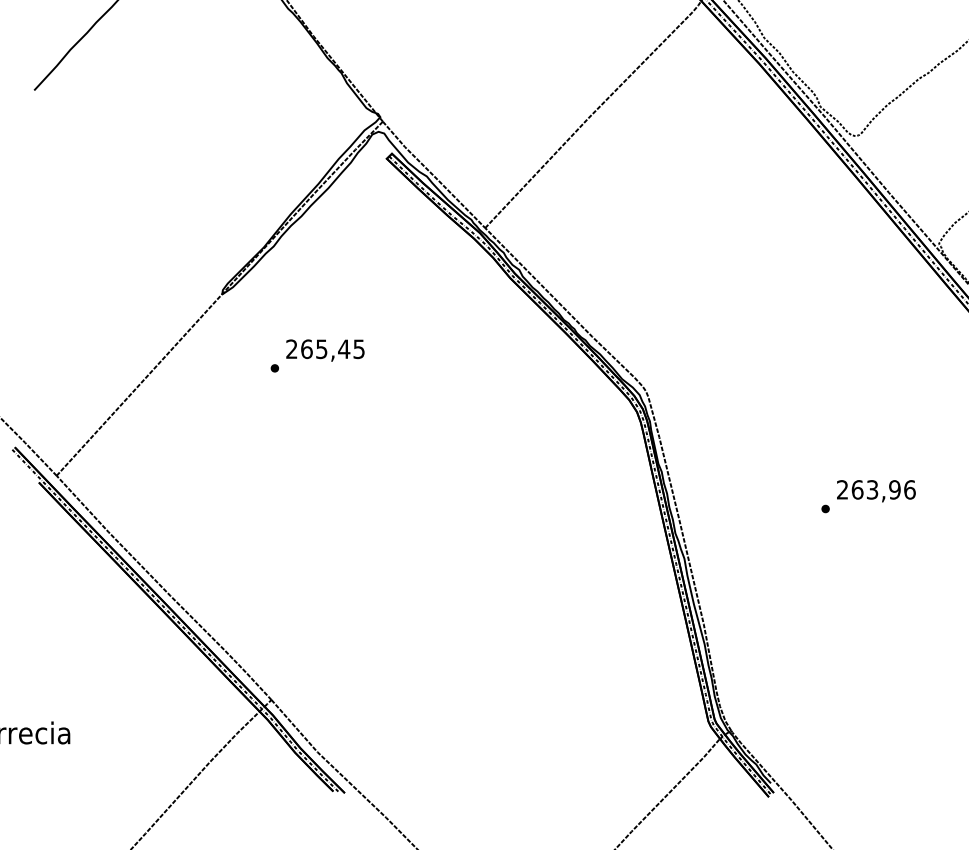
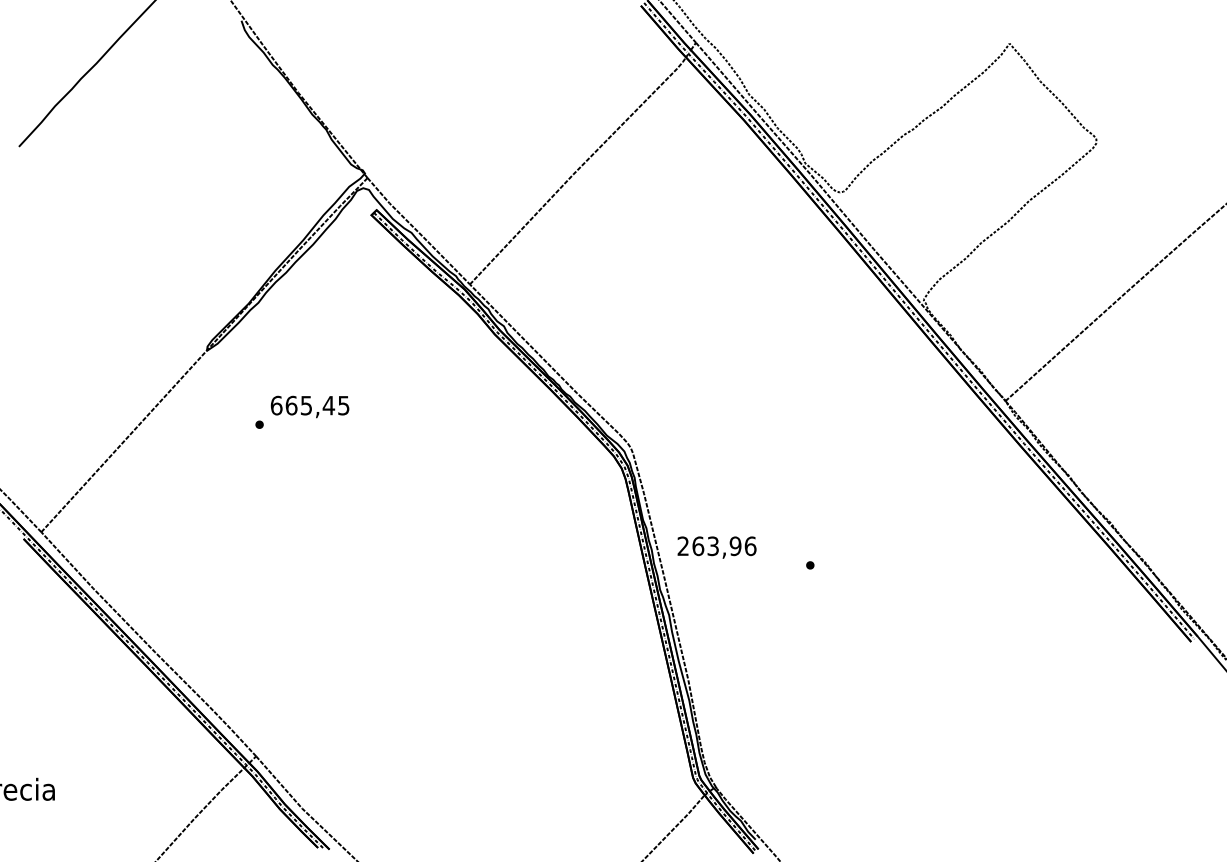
text: (291, 349) -> (276, 405), 265,45 -> 665,45
text: (875, 491) -> (716, 547), moved

